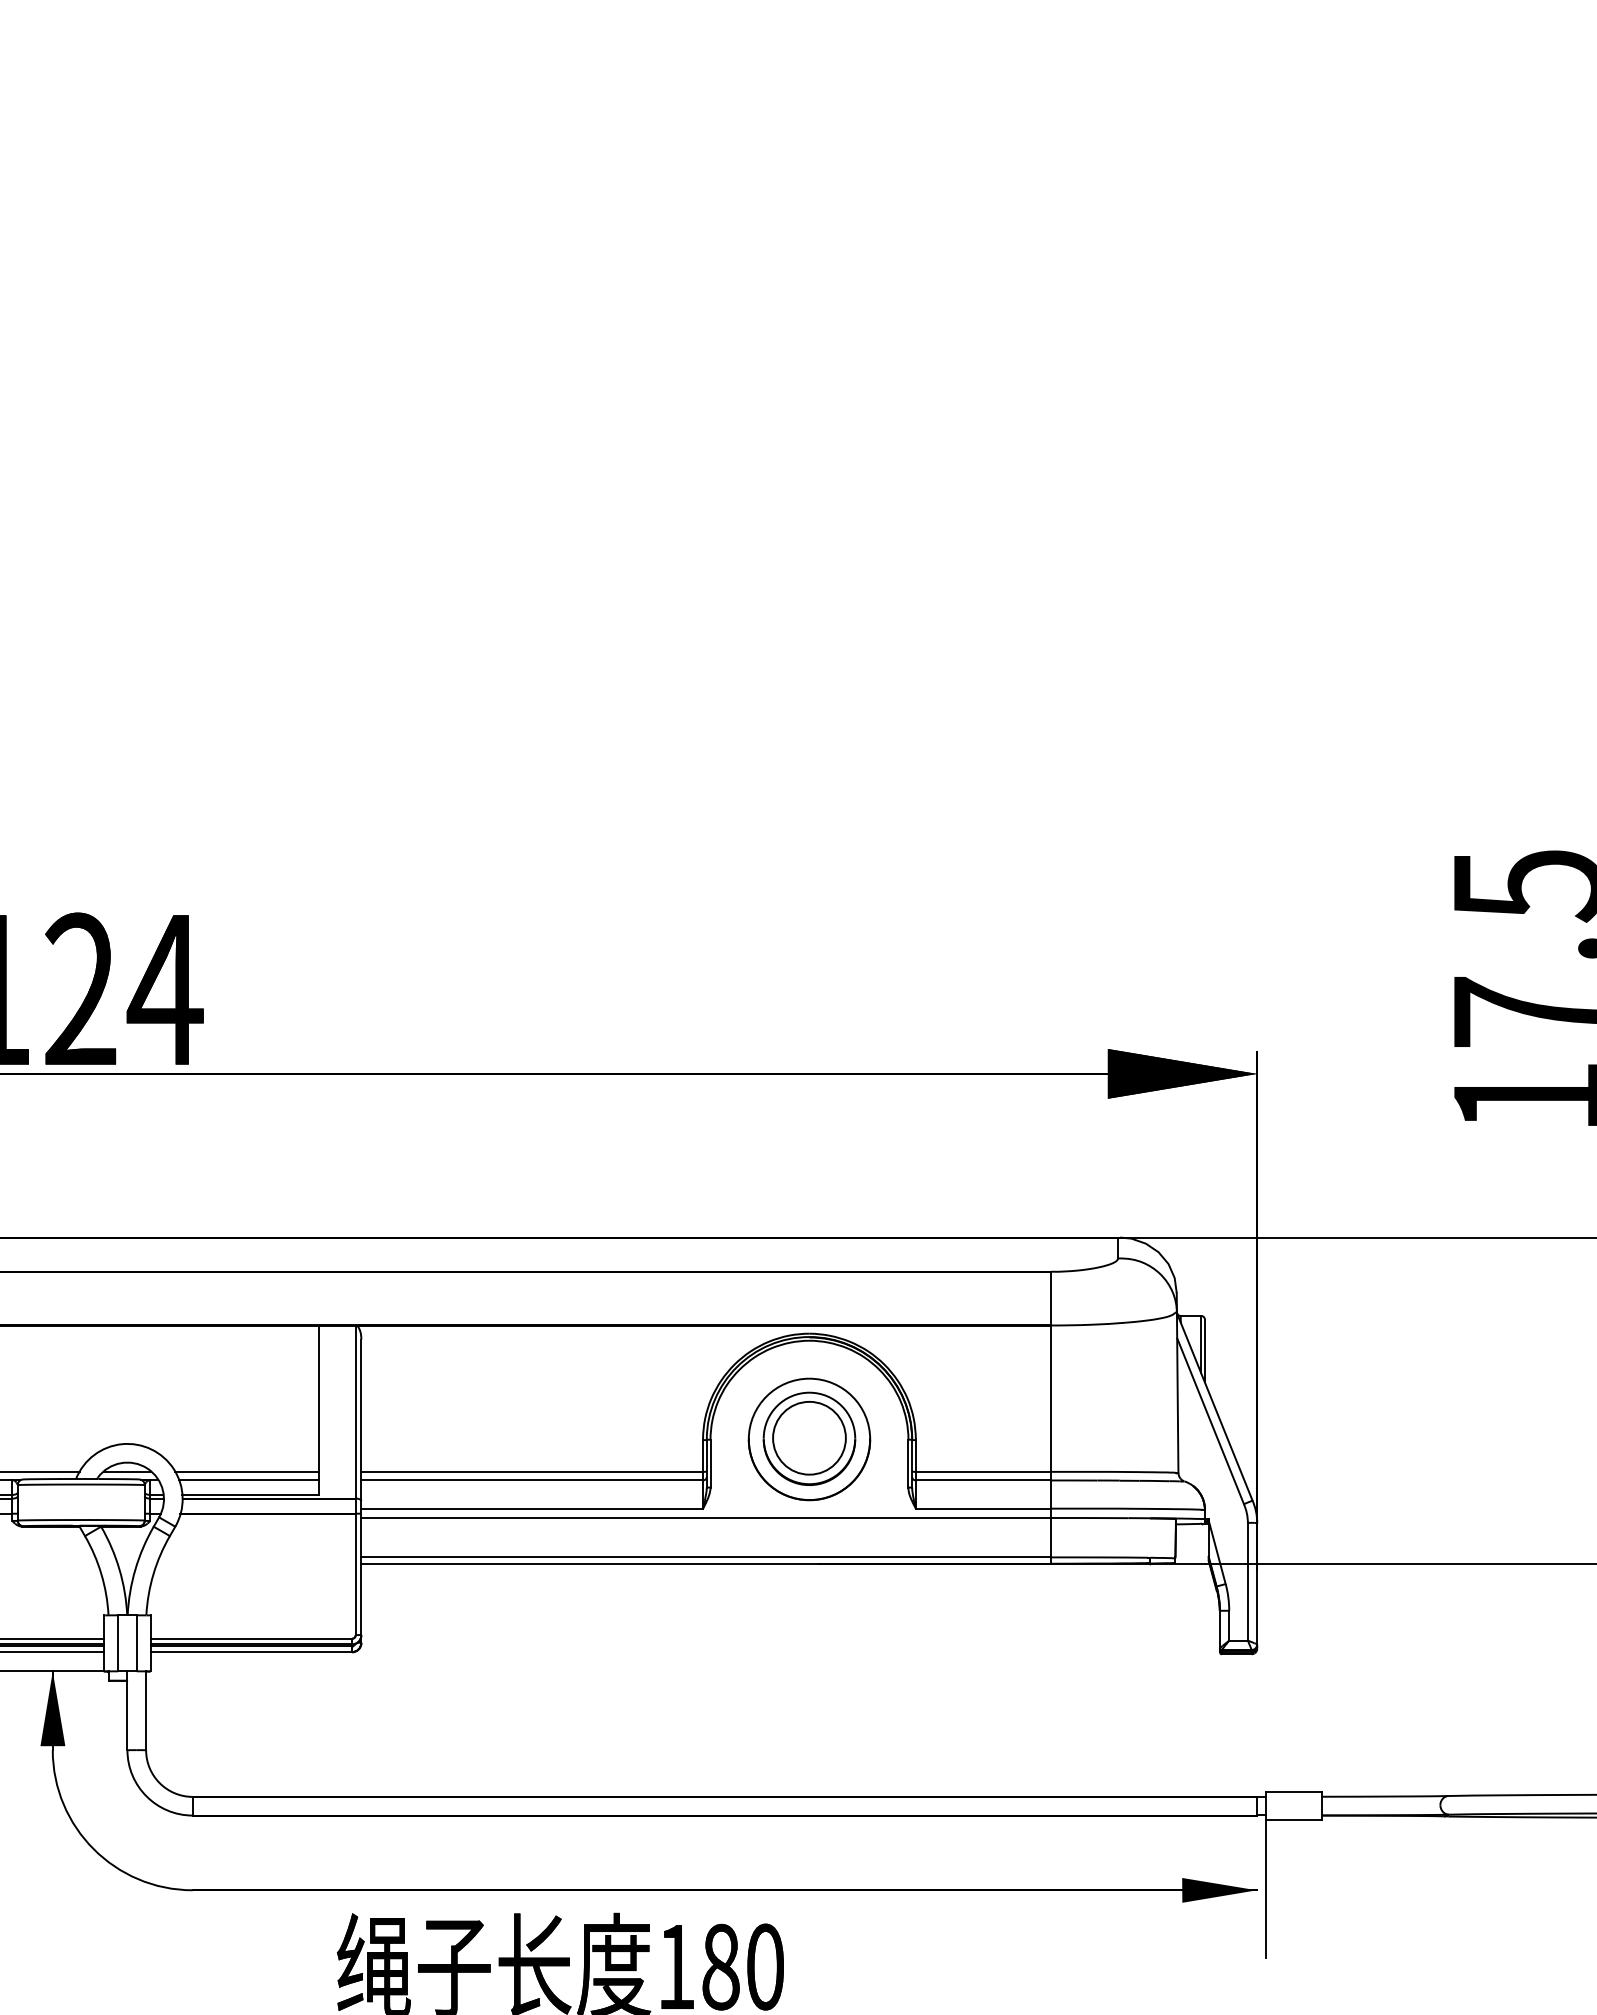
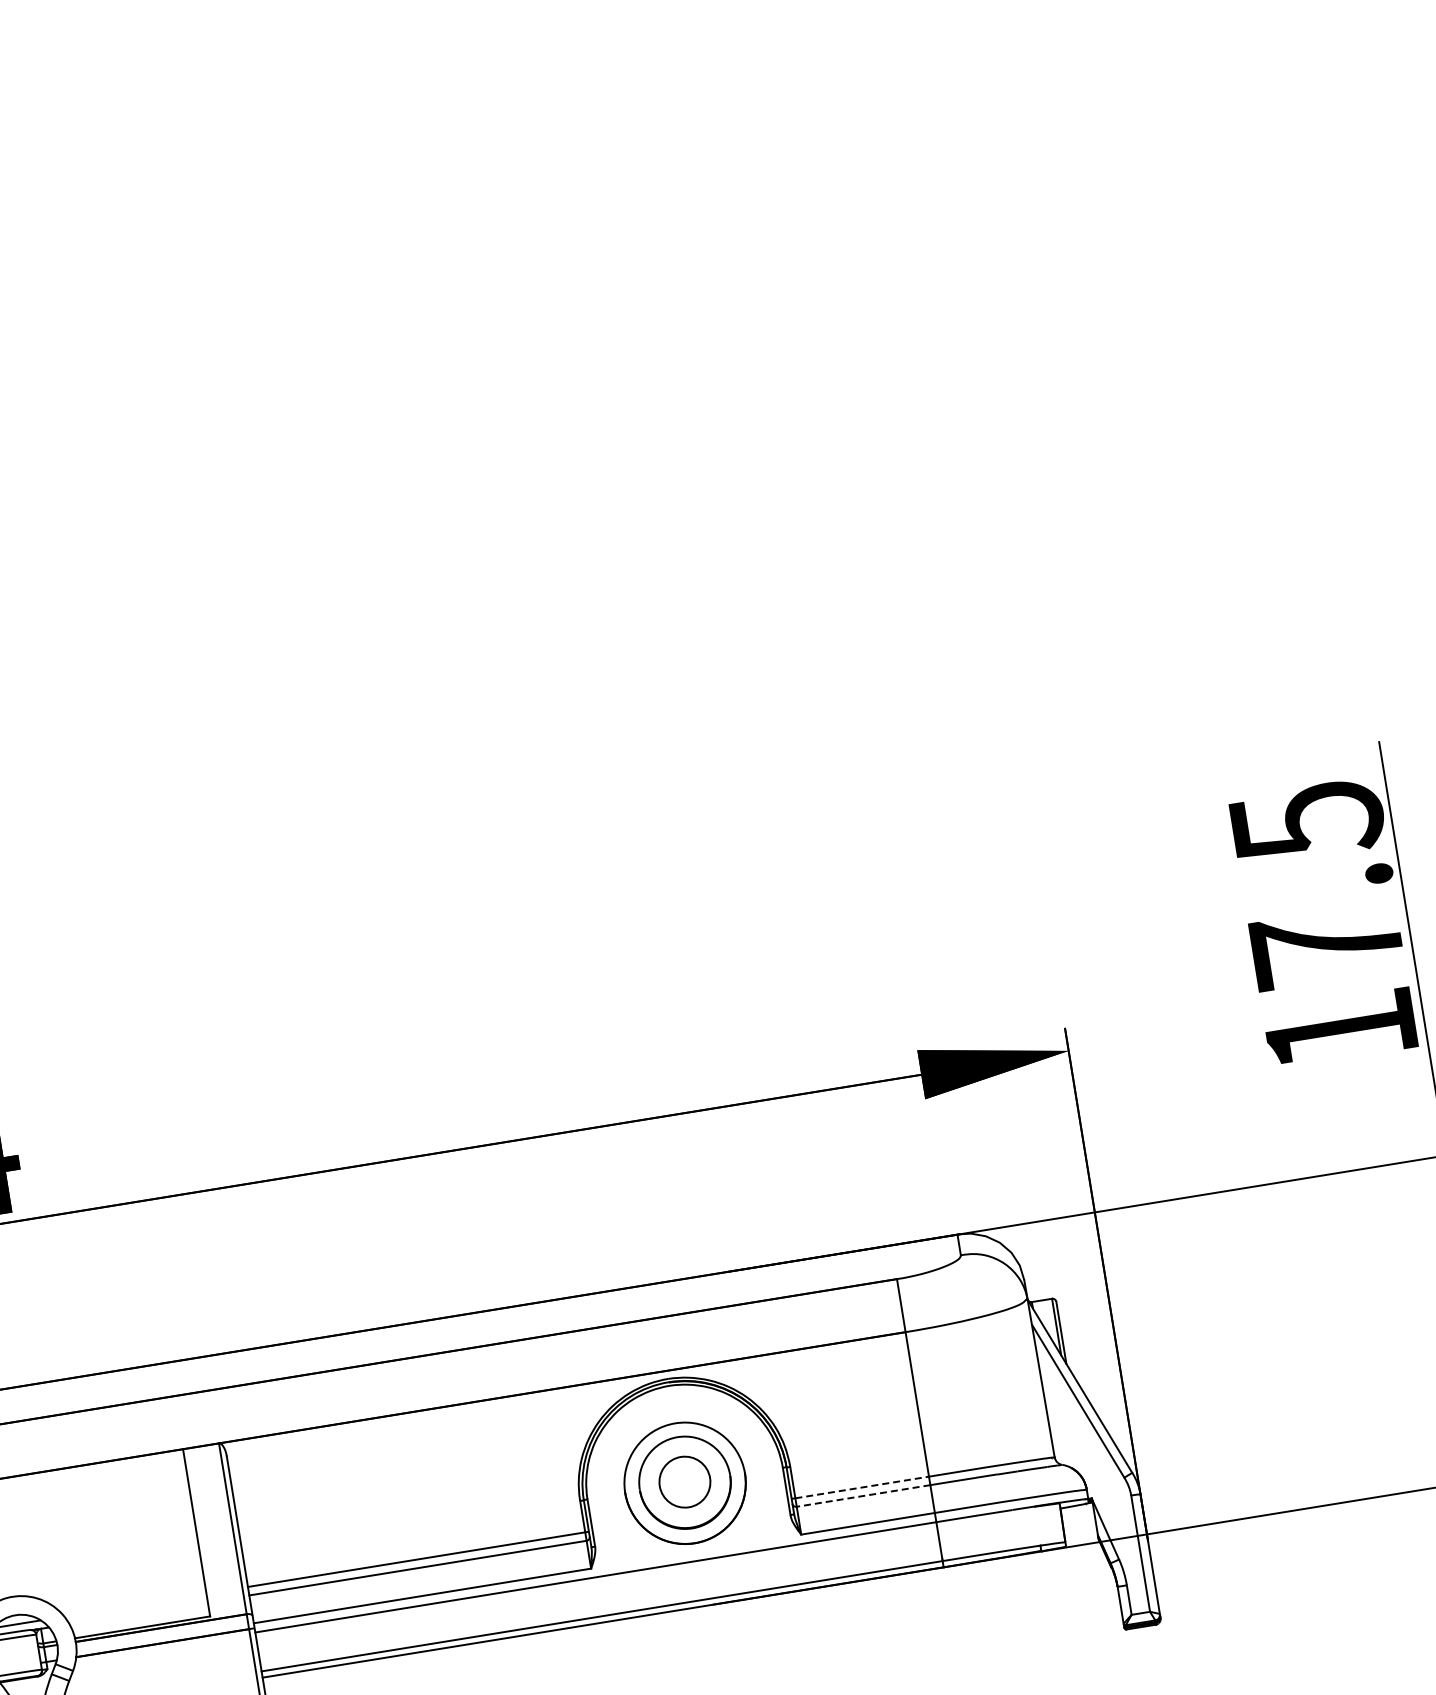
circle: (809, 1437) -> (684, 1481), size x0.7
line: (247, 1471) -> (135, 1604), removed
line: (983, 1471) -> (862, 1487), solid -> dashed
line: (249, 1480) -> (138, 1613), removed
line: (983, 1480) -> (863, 1496), solid -> dashed

